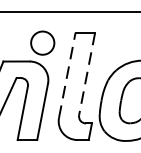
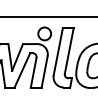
line: (67, 74) -> (58, 51), dashed -> solid
line: (87, 74) -> (69, 51), dashed -> solid

